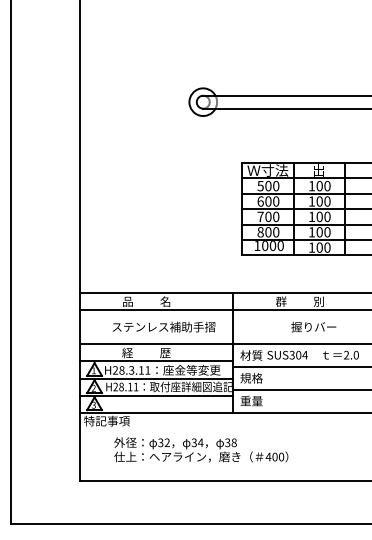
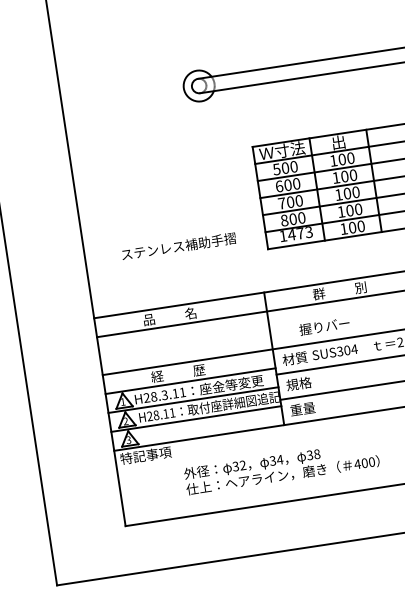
text: (272, 246) -> (300, 234), 1000 -> 1473
text: (163, 326) -> (178, 245), moved
text: (313, 326) -> (324, 325), moved
text: (201, 449) -> (282, 467), moved

